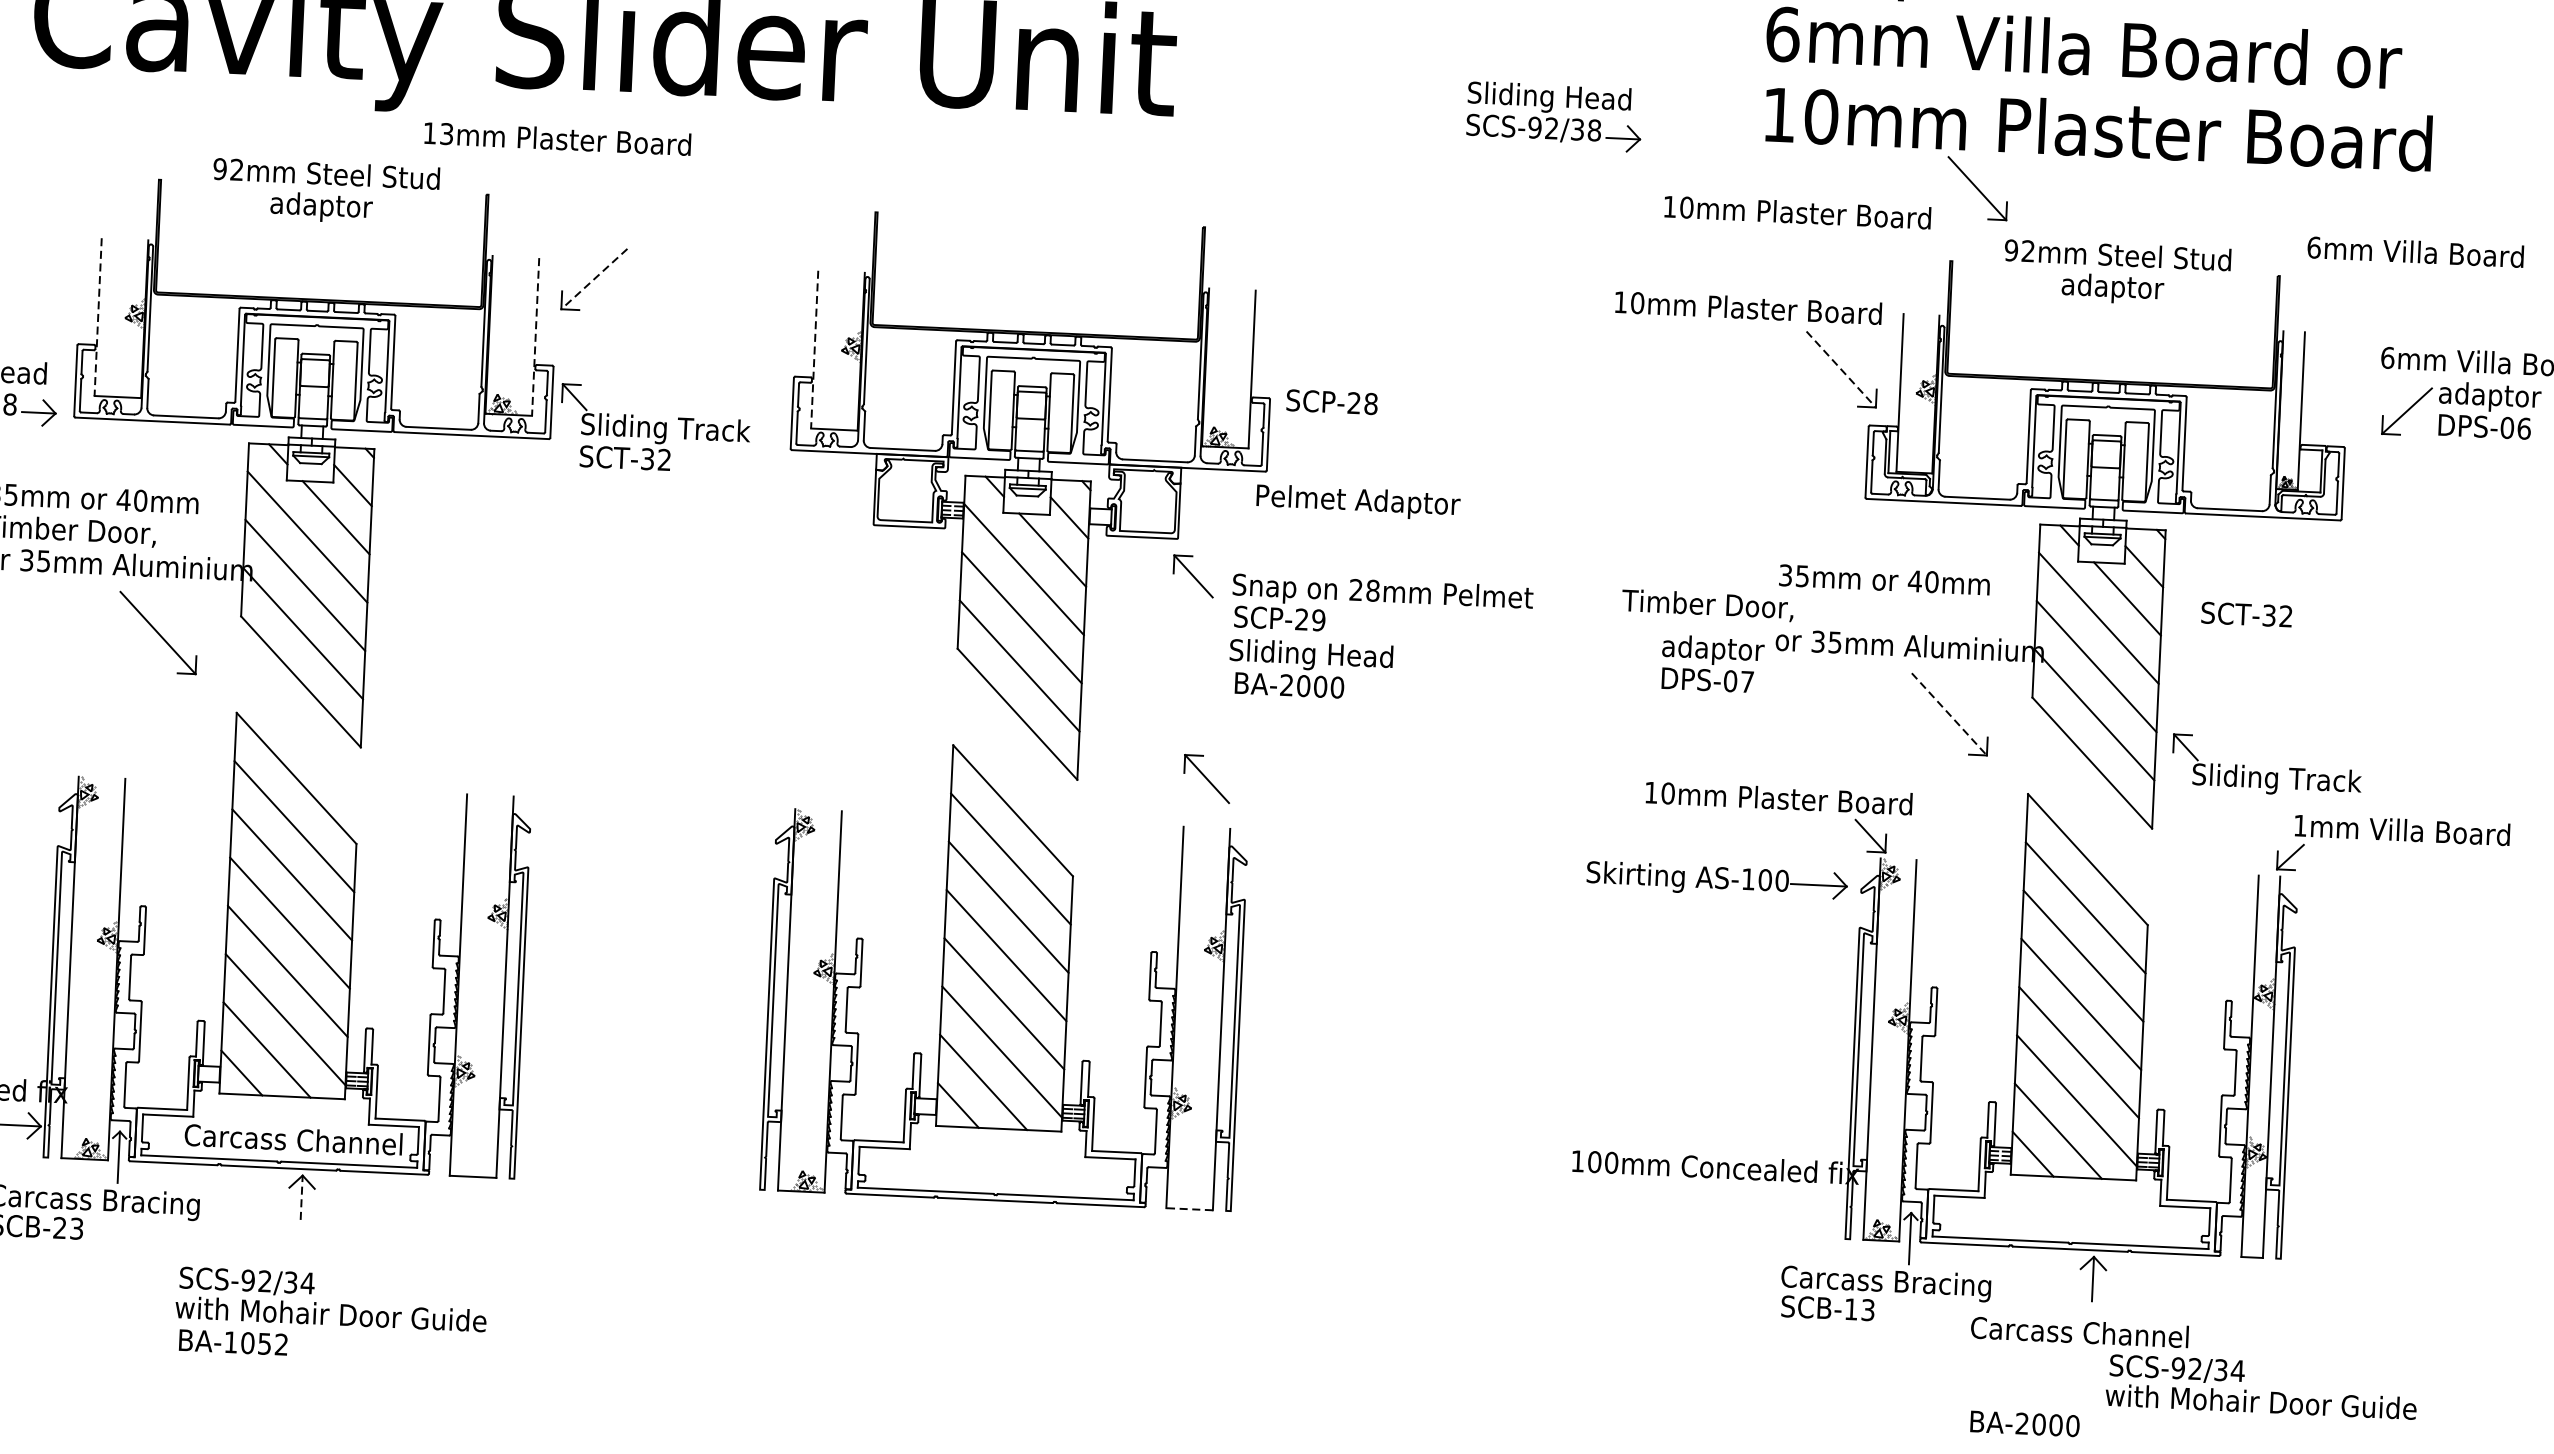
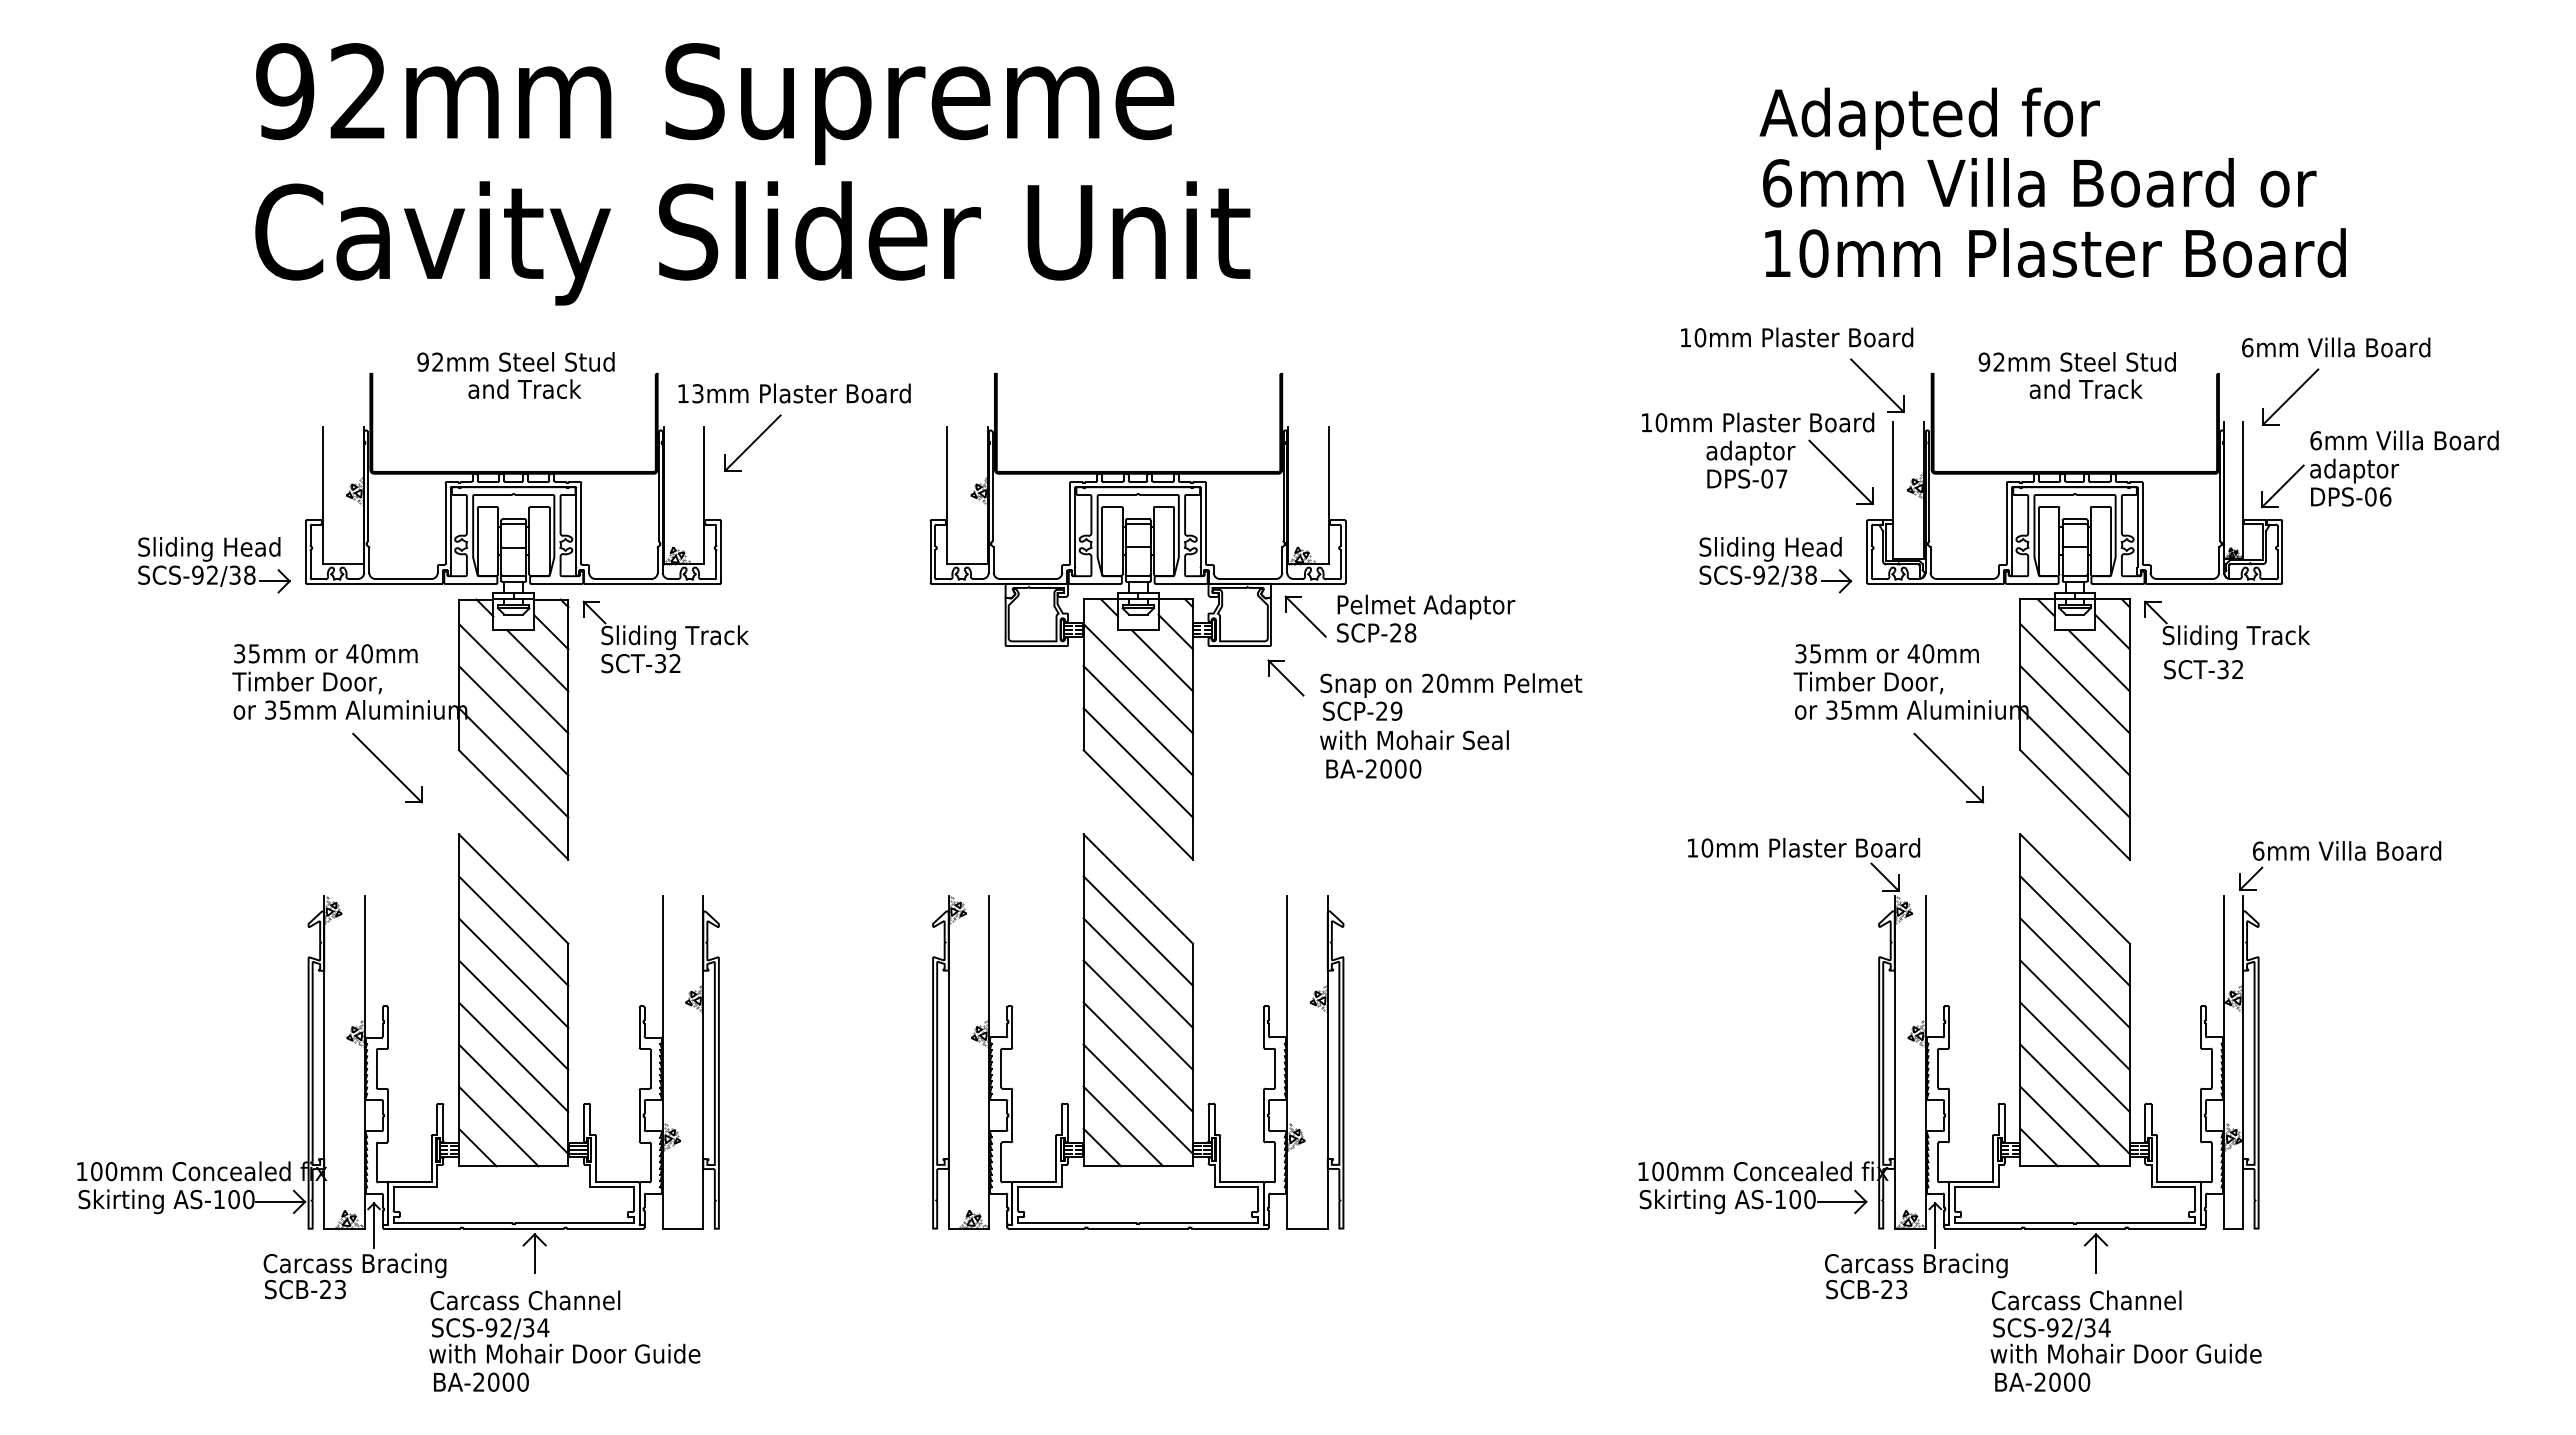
part: (1554, 117) -> (1775, 565), moved
text: (557, 138) -> (794, 393), moved
part: (1977, 188) -> (1877, 385), moved
text: (342, 208) -> (531, 391), adaptor -> and Track
line: (594, 279) -> (753, 443), dashed -> solid
text: (2133, 289) -> (2092, 391), adaptor -> and Track
part: (2360, 305) -> (2290, 396), added
line: (97, 316) -> (322, 495), dashed -> solid
line: (535, 336) -> (704, 495), dashed -> solid
line: (814, 349) -> (947, 495), dashed -> solid
line: (1841, 369) -> (1841, 472), dashed -> solid
text: (1332, 401) -> (1376, 632), moved
part: (2461, 410) -> (2330, 483), moved
part: (654, 428) -> (665, 636), moved
hatch: (1100, 517) -> (1202, 630), added
text: (1372, 590) -> (1442, 683), 28mm -> 20mm
text: (1707, 604) -> (1868, 682), moved
text: (1337, 657) -> (1414, 742), Sliding Head -> with Mohair Seal
text: (1712, 663) -> (1750, 464), moved
line: (1950, 714) -> (1949, 768), dashed -> solid
part: (2266, 765) -> (2226, 625), moved
part: (1206, 778) -> (1305, 616), moved
text: (2300, 825) -> (2258, 850), 1mm -> 6mm
part: (1717, 880) -> (1753, 1201), moved
hatch: (208, 1074) -> (448, 1150), added
hatch: (925, 1107) -> (1073, 1150), added
text: (293, 1139) -> (525, 1300), moved
line: (301, 1197) -> (534, 1253), dashed -> solid
line: (1189, 1209) -> (1307, 1228), dashed -> solid
text: (1850, 1308) -> (1886, 1288), SCB-13 -> SCB-23
text: (255, 1342) -> (500, 1381), BA-1052 -> BA-2000
text: (2261, 1386) -> (2125, 1340), moved

